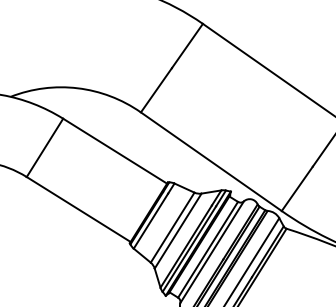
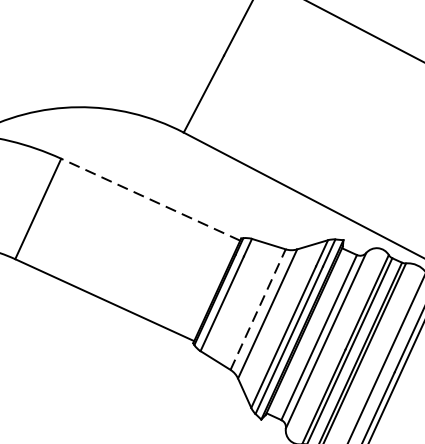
line: (114, 150) -> (149, 198), solid -> dashed
line: (172, 227) -> (257, 309), solid -> dashed

